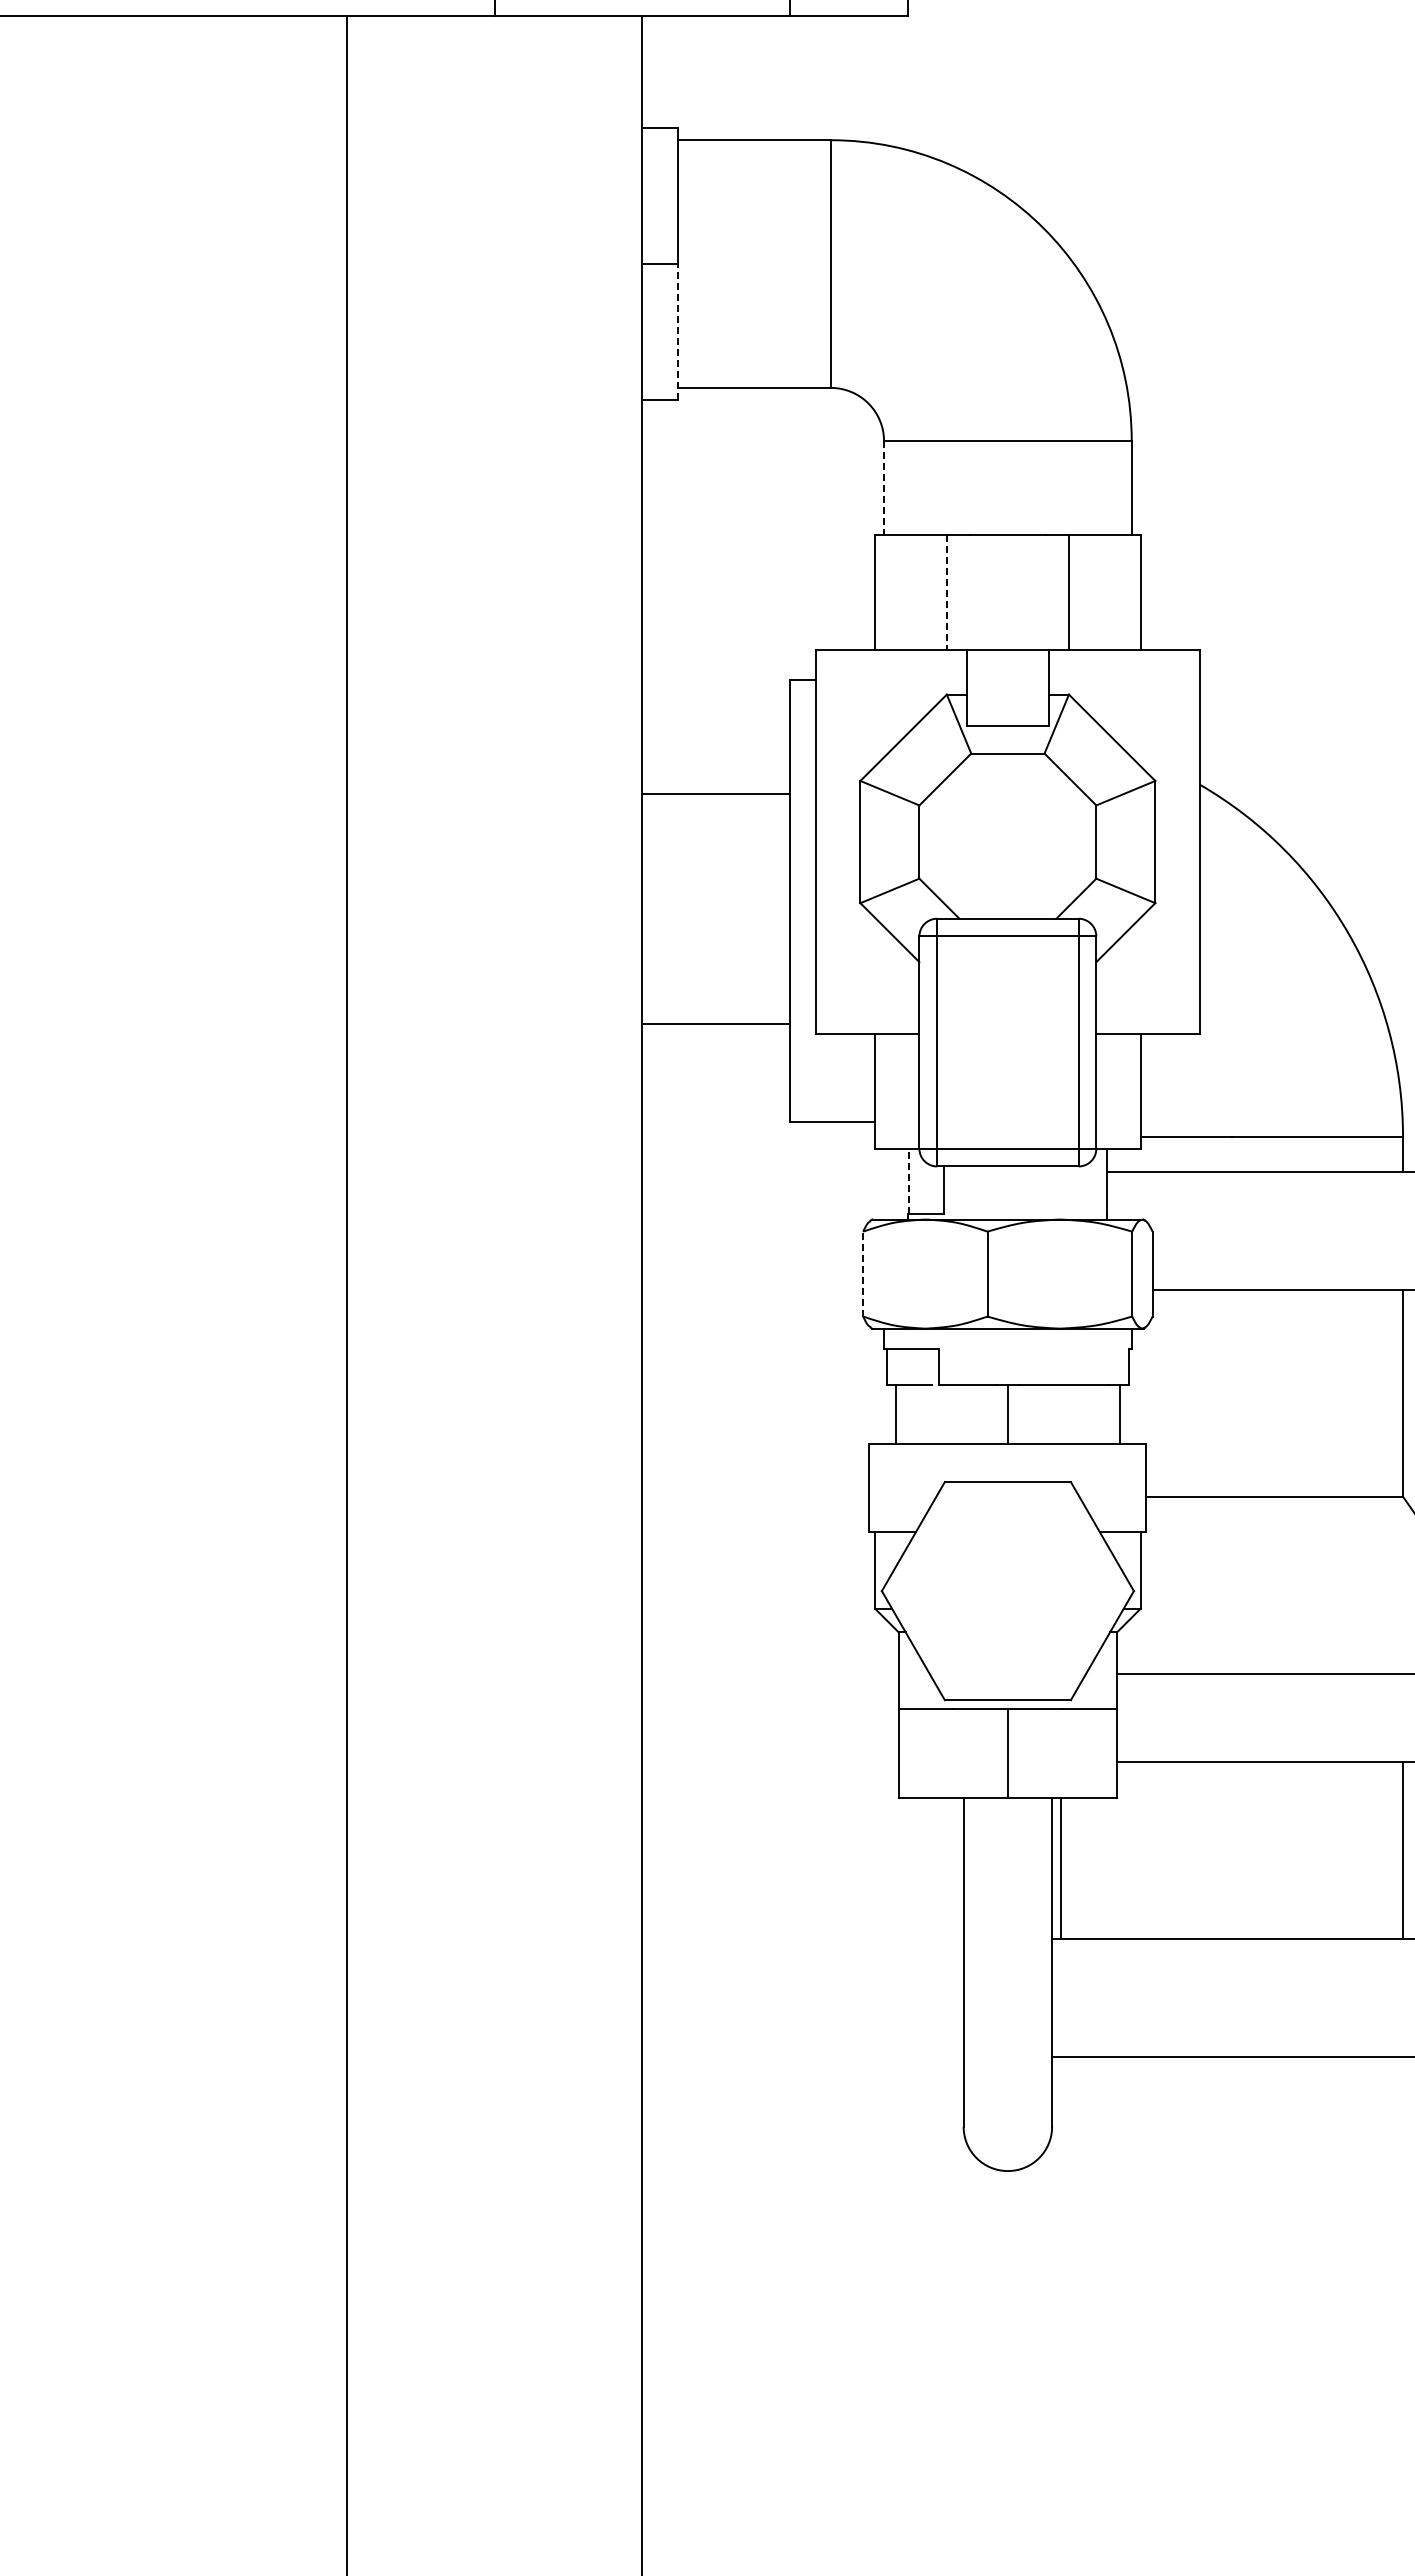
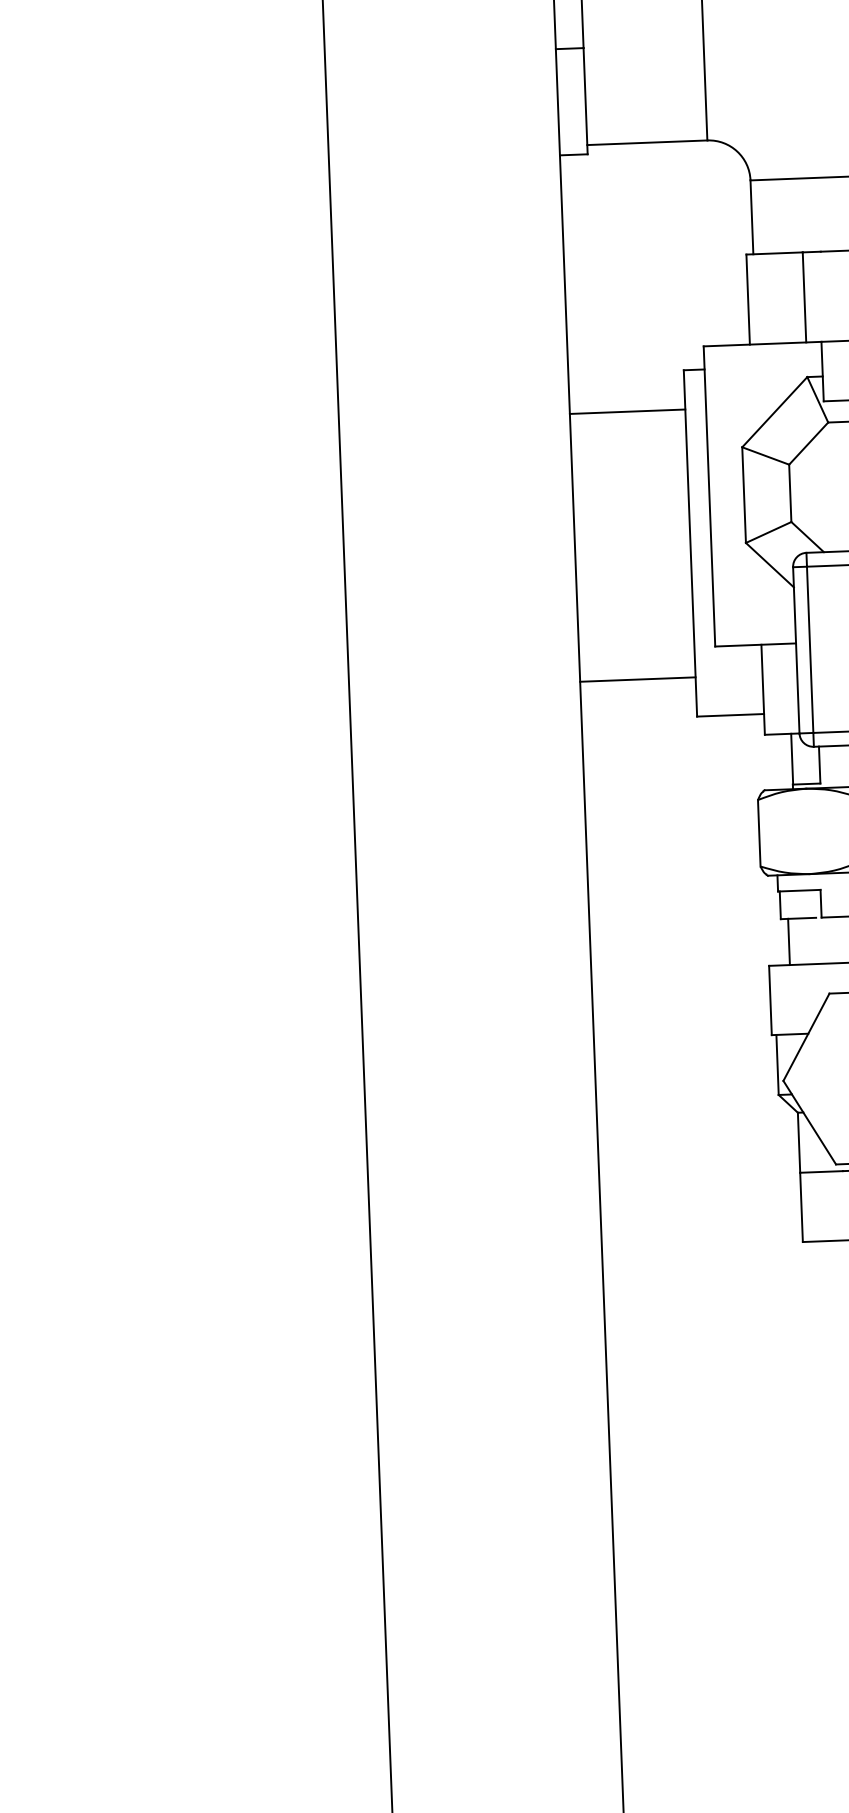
line: (677, 331) -> (585, 100), dashed -> solid
line: (884, 488) -> (752, 217), dashed -> solid
line: (947, 592) -> (804, 297), dashed -> solid
line: (715, 794) -> (627, 412), moved
line: (715, 1024) -> (637, 679), moved
line: (908, 1180) -> (791, 758), dashed -> solid
line: (863, 1273) -> (759, 832), dashed -> solid

